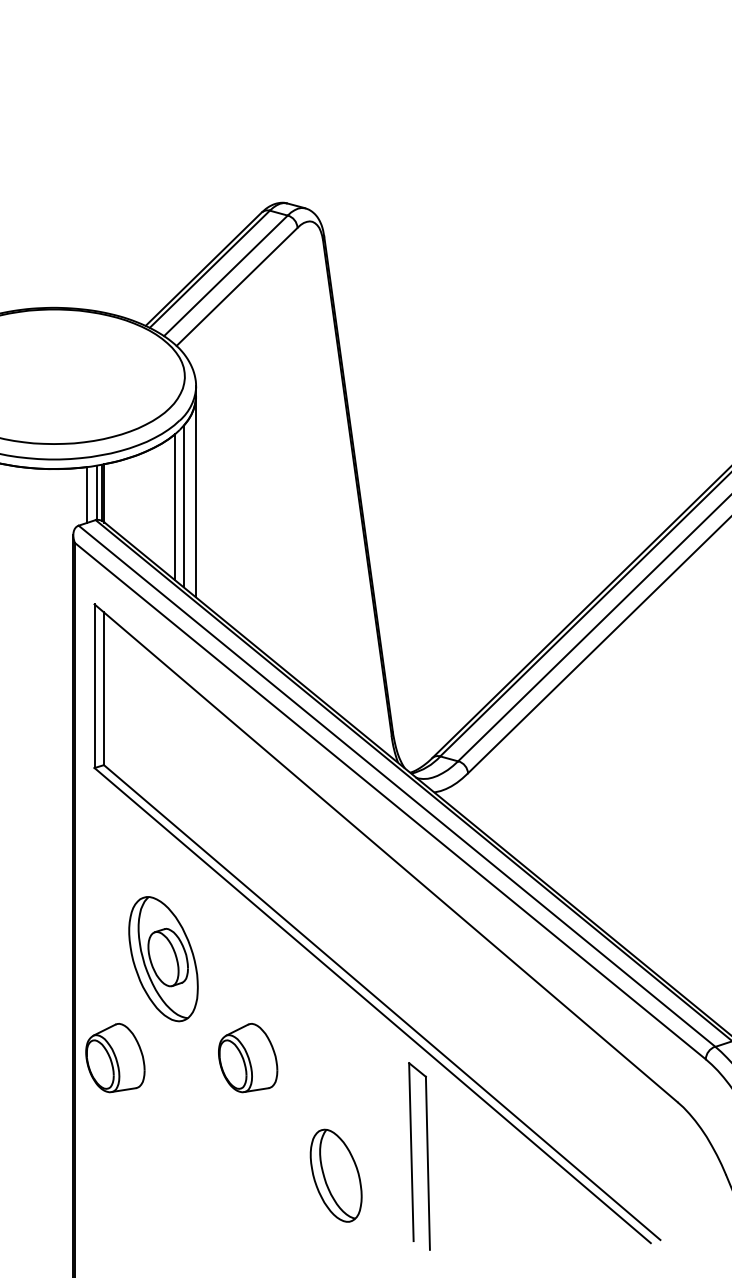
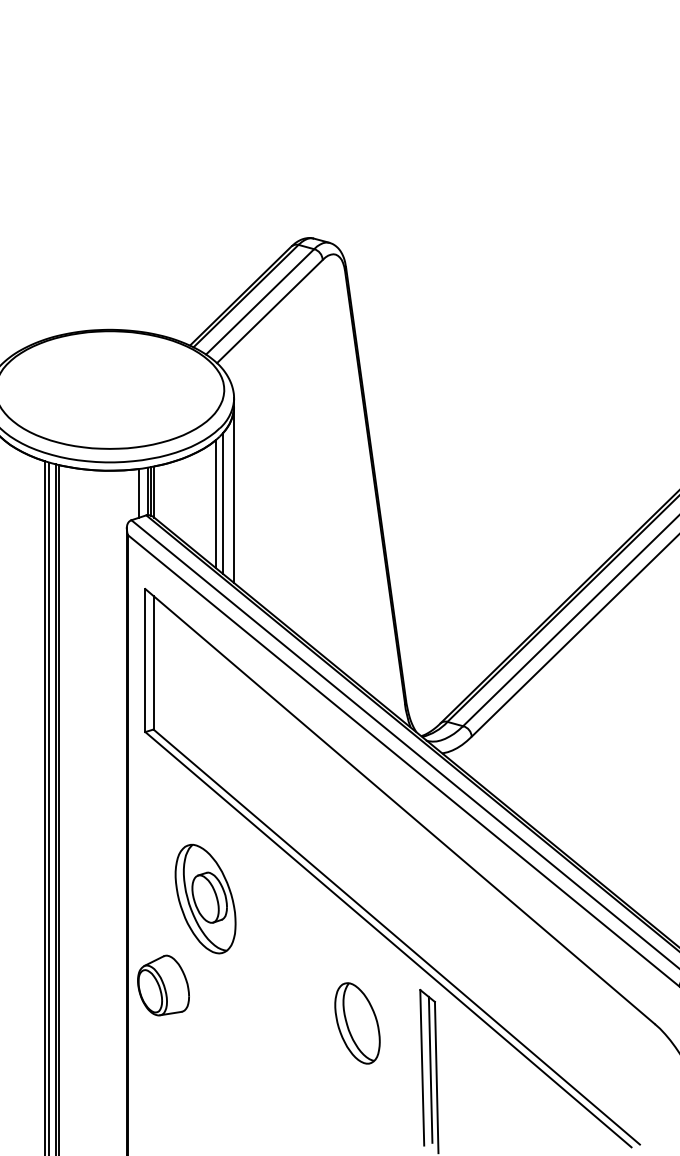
part: (248, 1057) -> (279, 985), removed
line: (420, 1154) -> (430, 1069), added
part: (336, 1175) -> (357, 1023), moved

